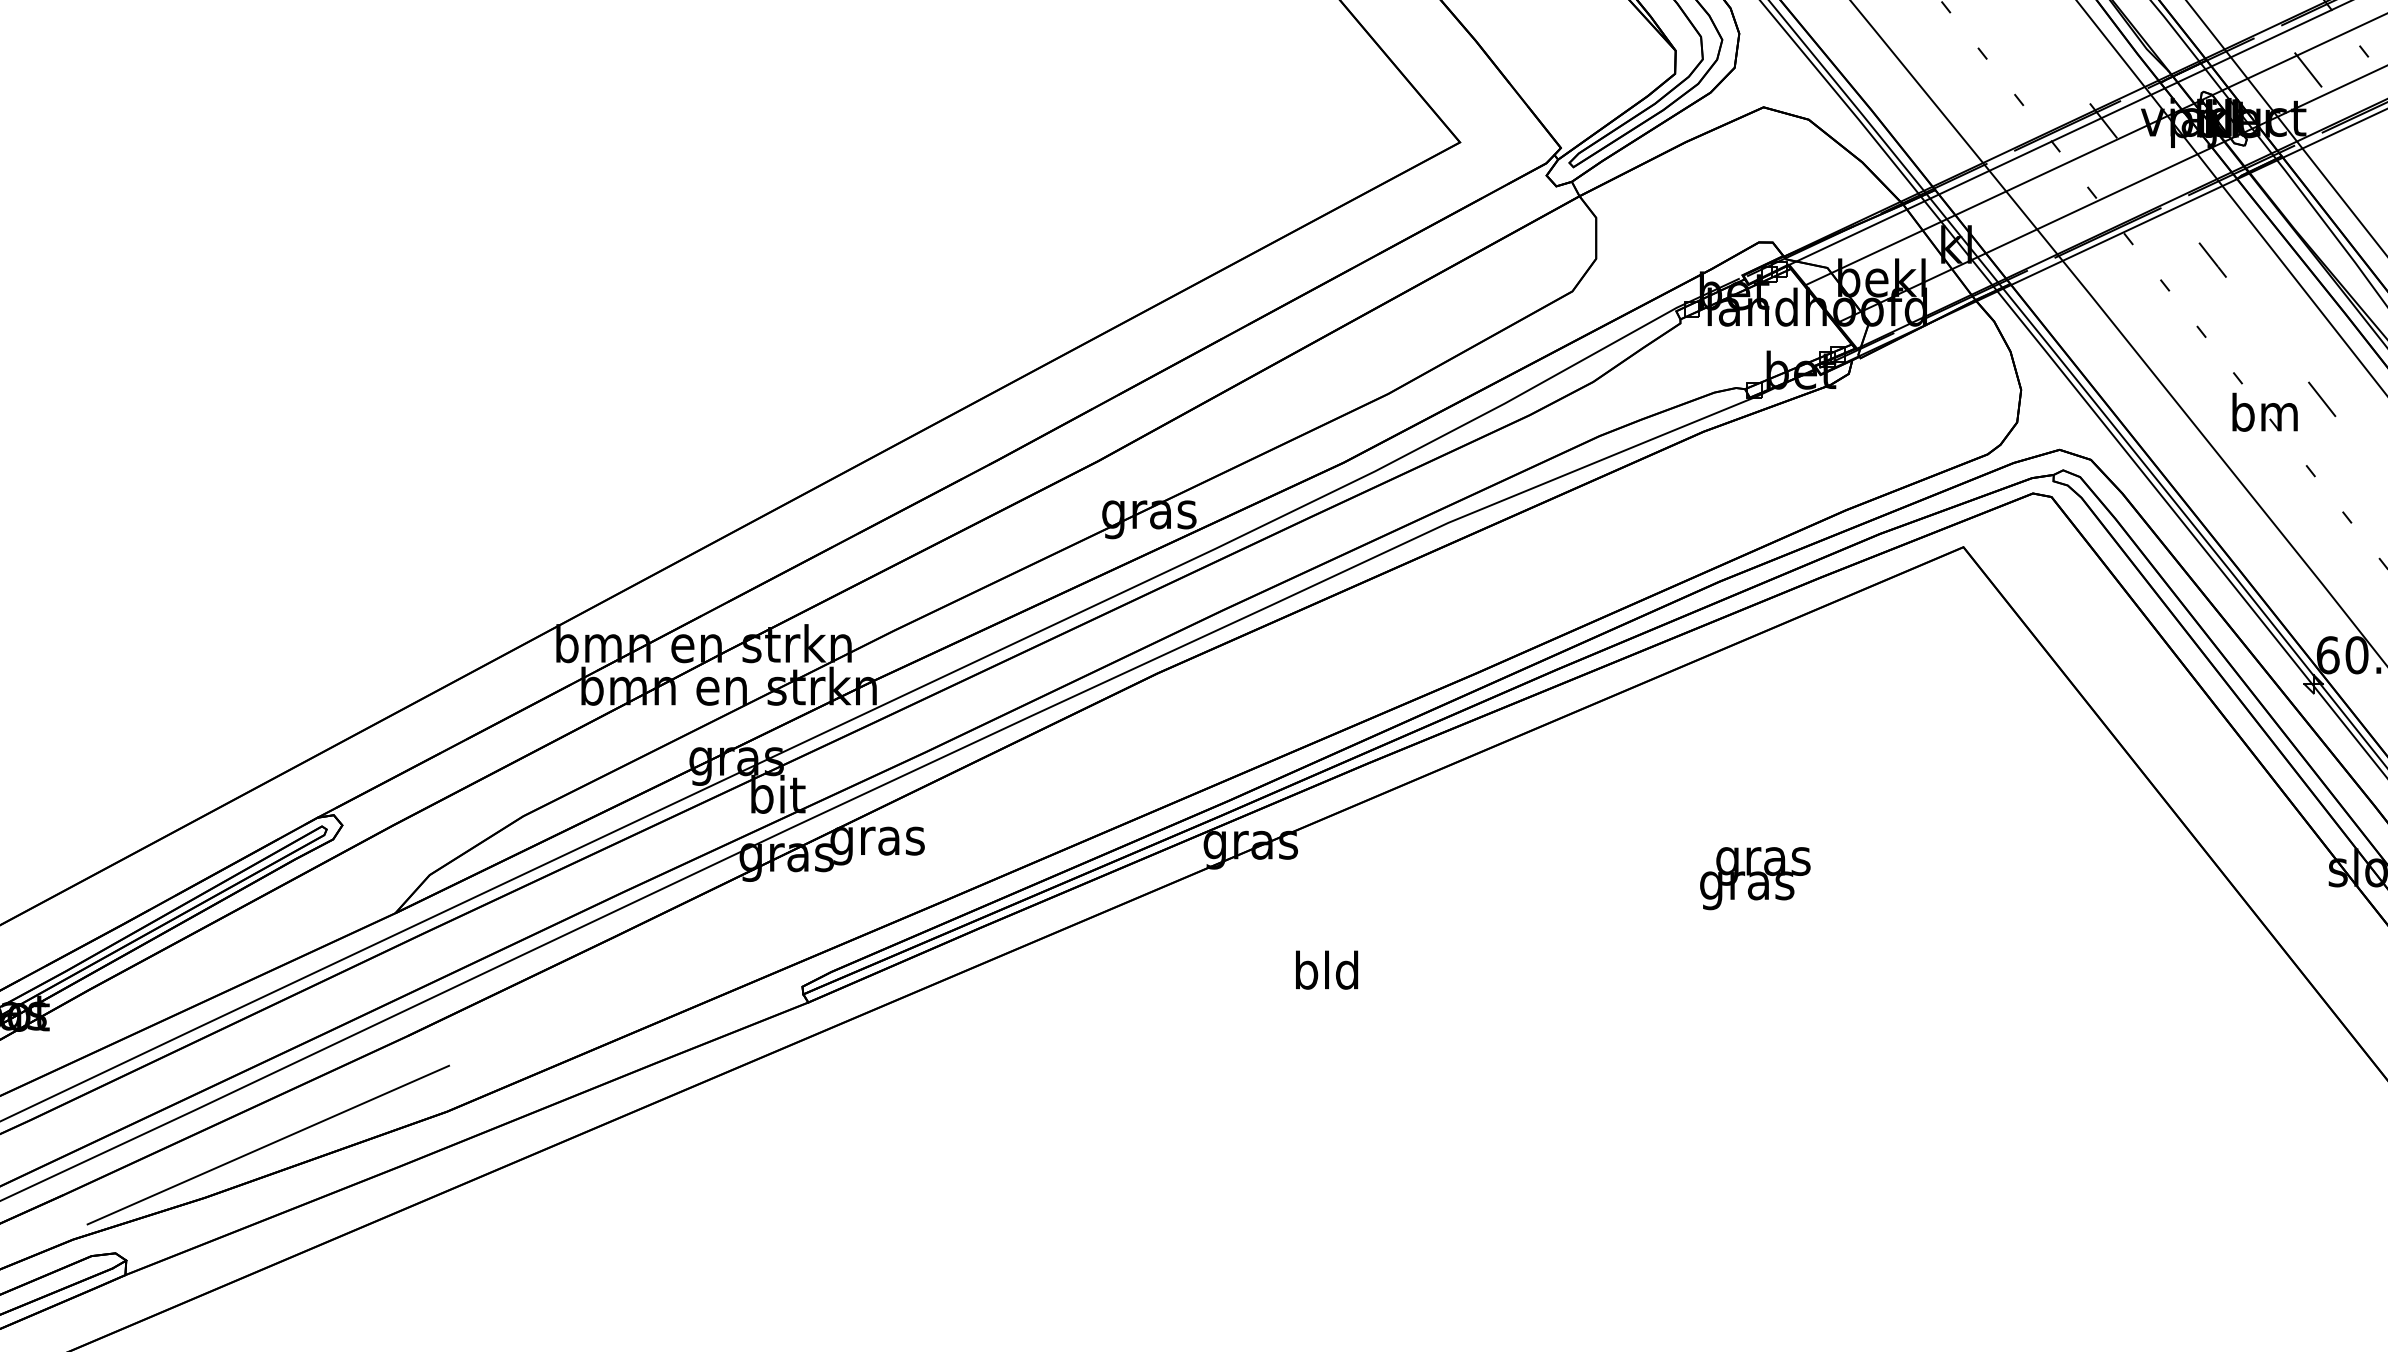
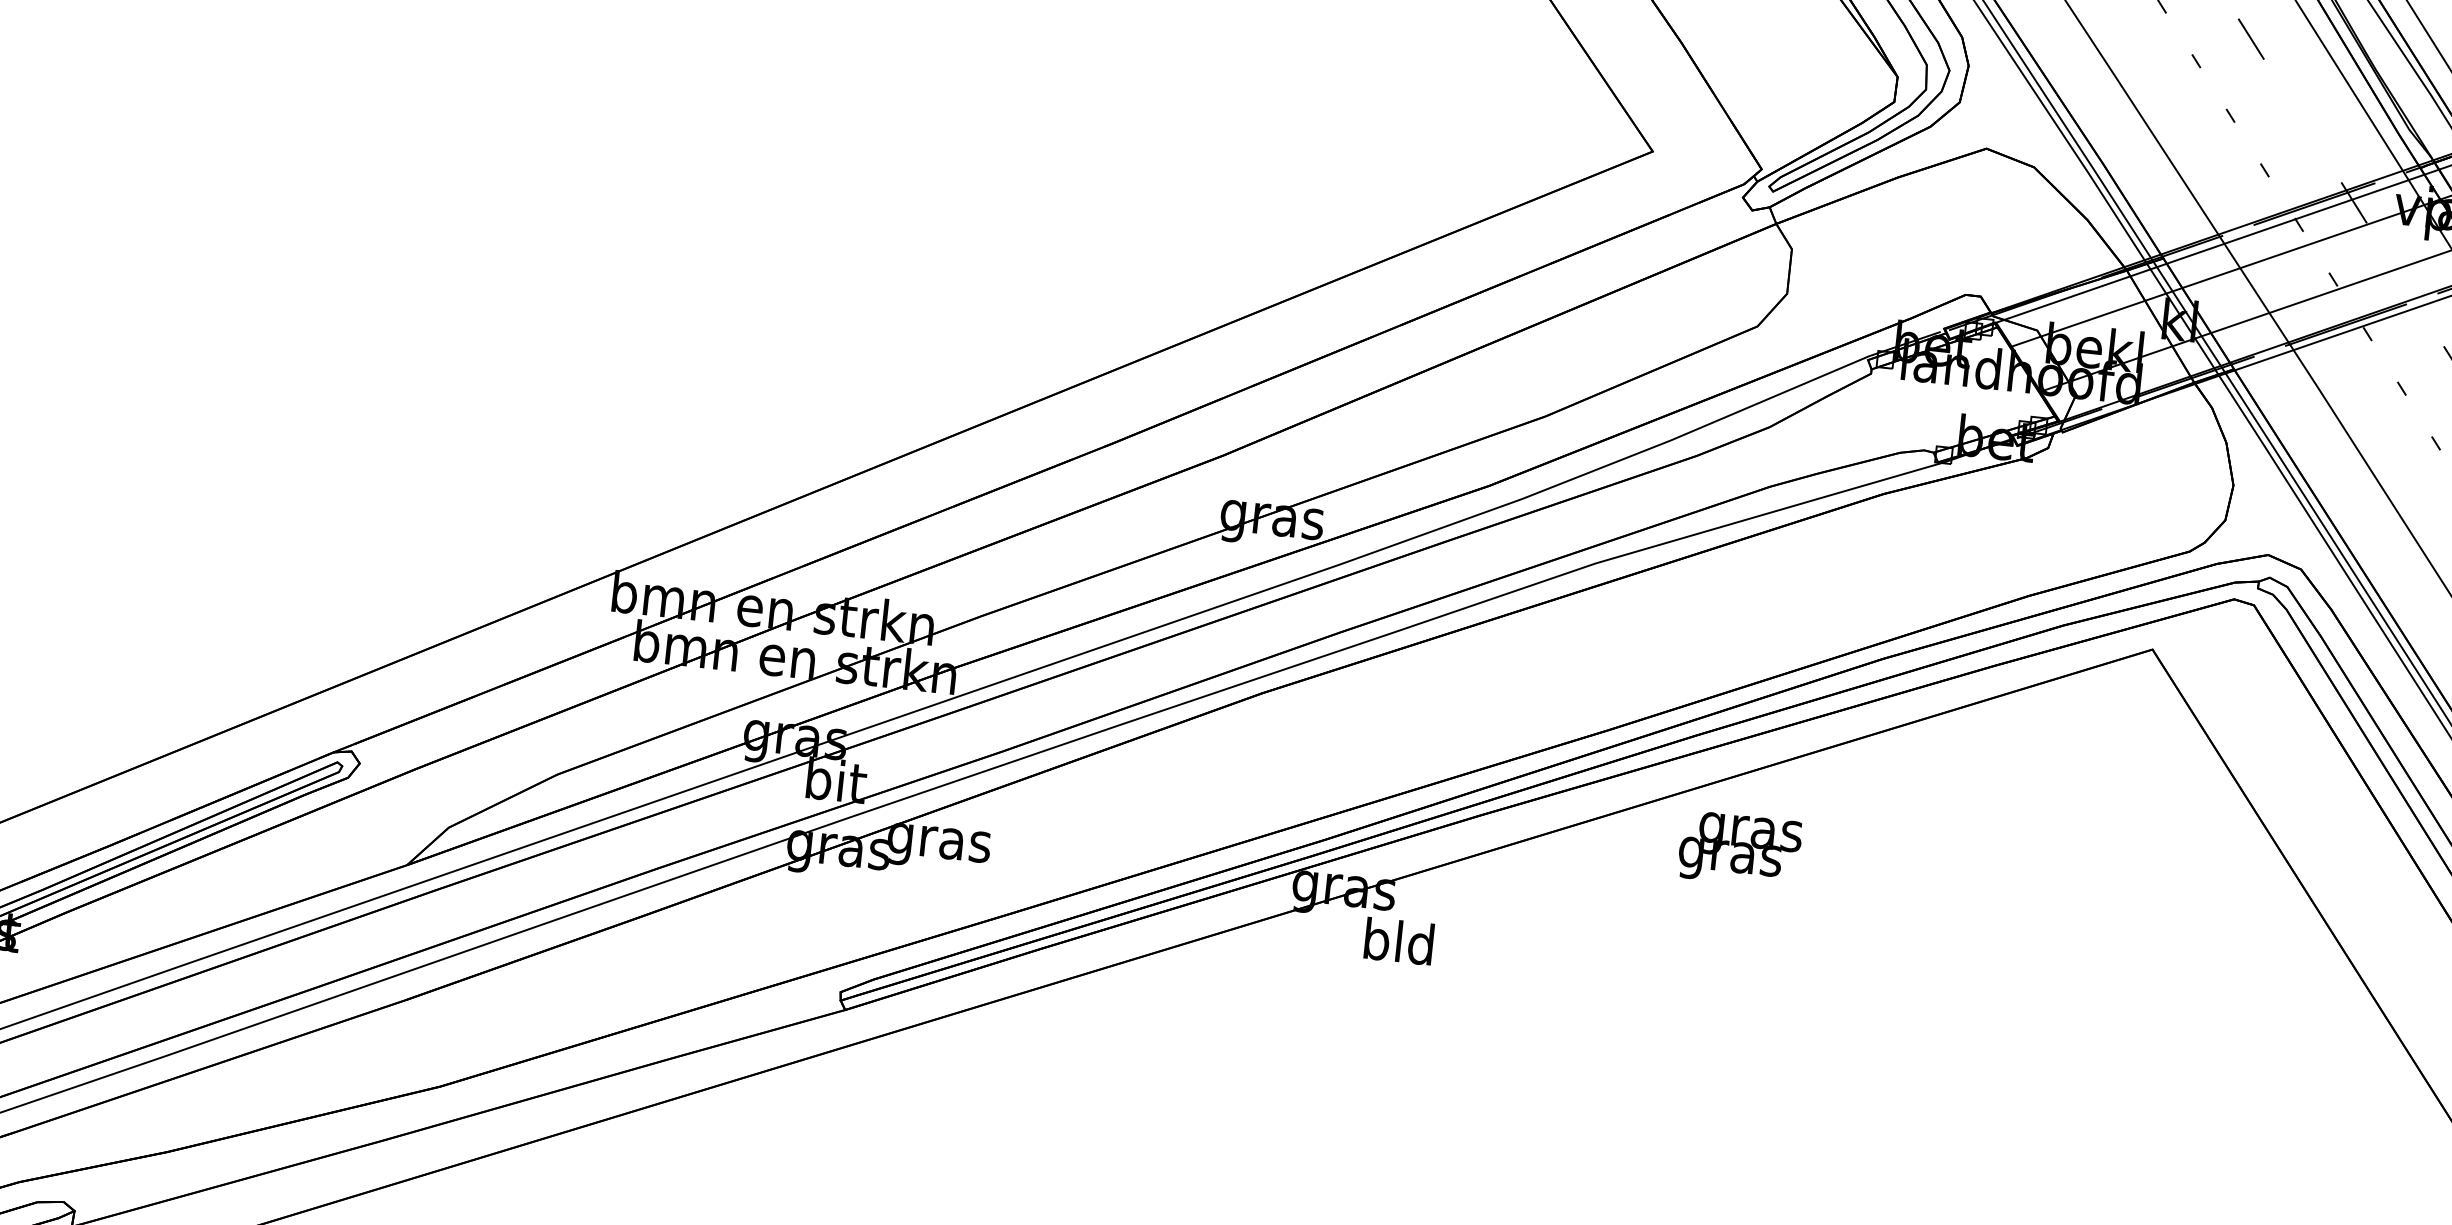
text: (1755, 878) -> (1740, 849), moved
text: (1327, 969) -> (1399, 940), moved
line: (268, 1144) -> (242, 1101), removed

